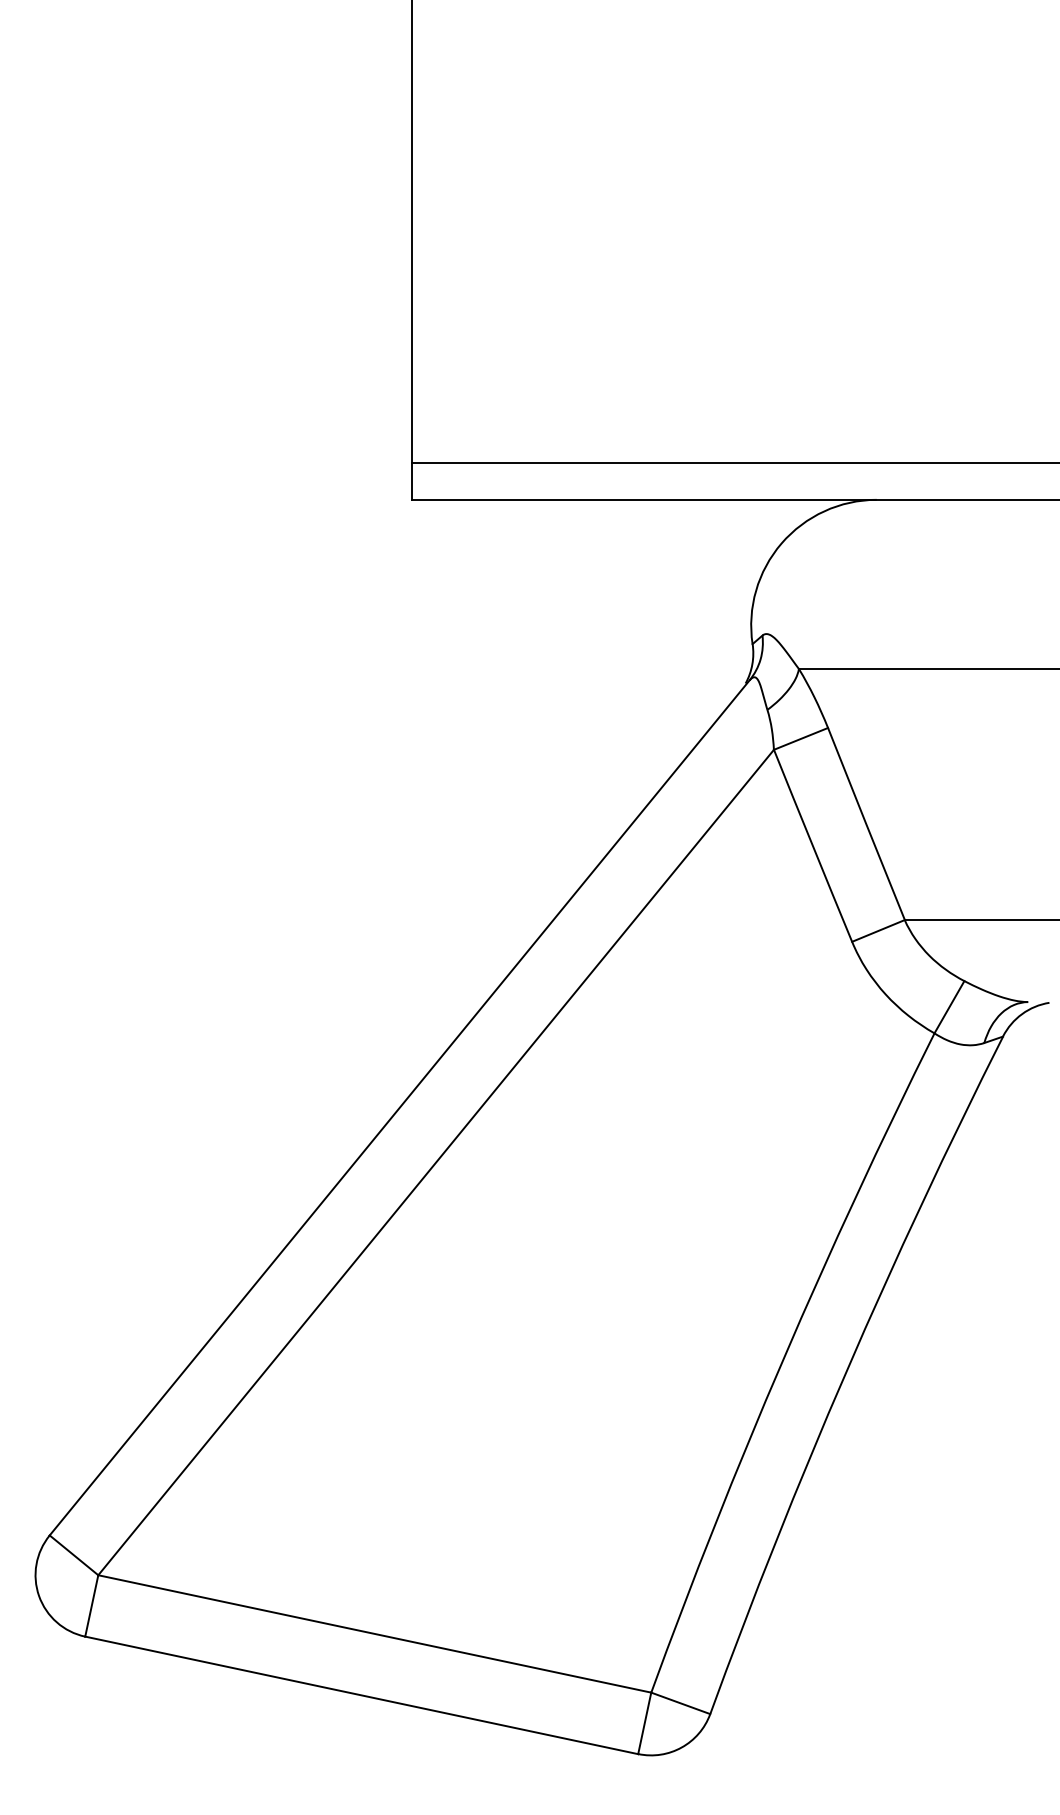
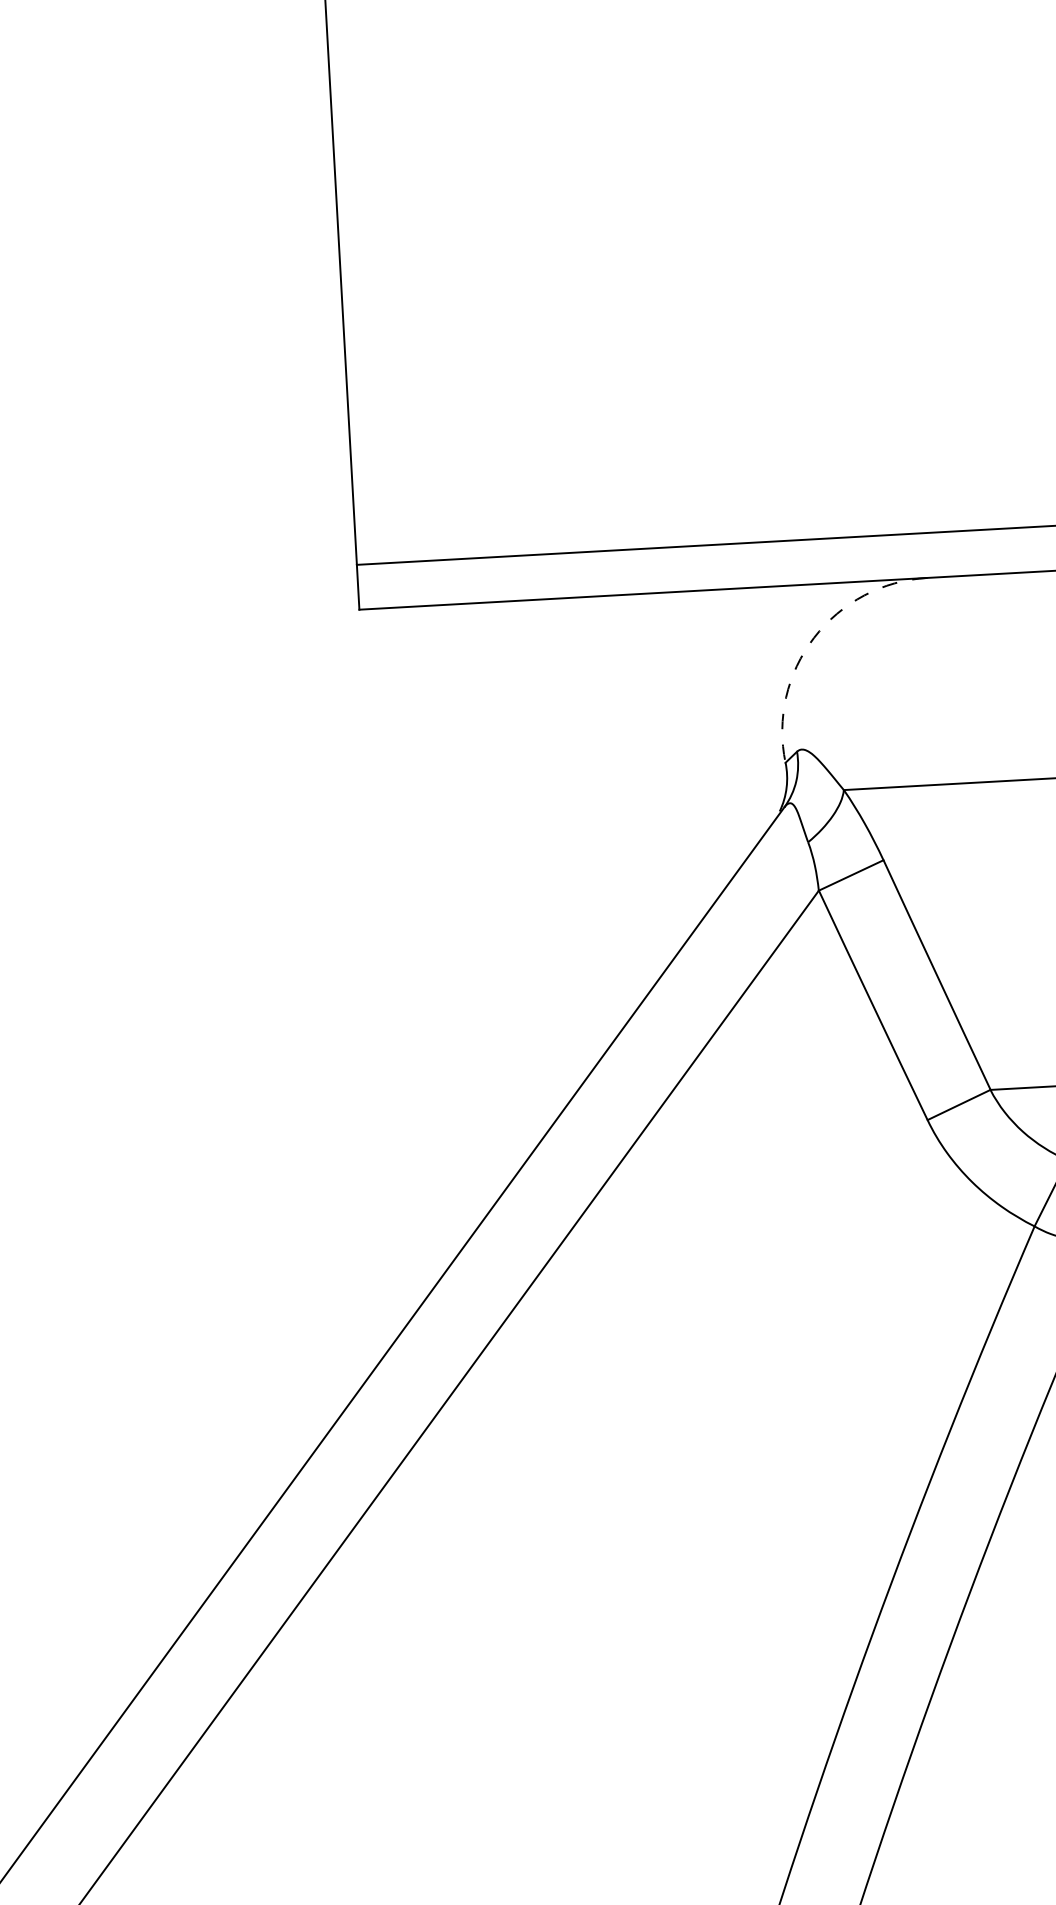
arc: (781, 543) -> (813, 637), solid -> dashed

